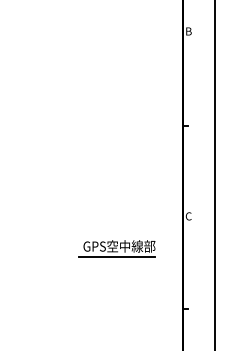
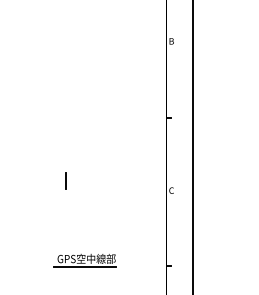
line: (57, 203) -> (65, 180), added
part: (116, 248) -> (84, 260), moved

